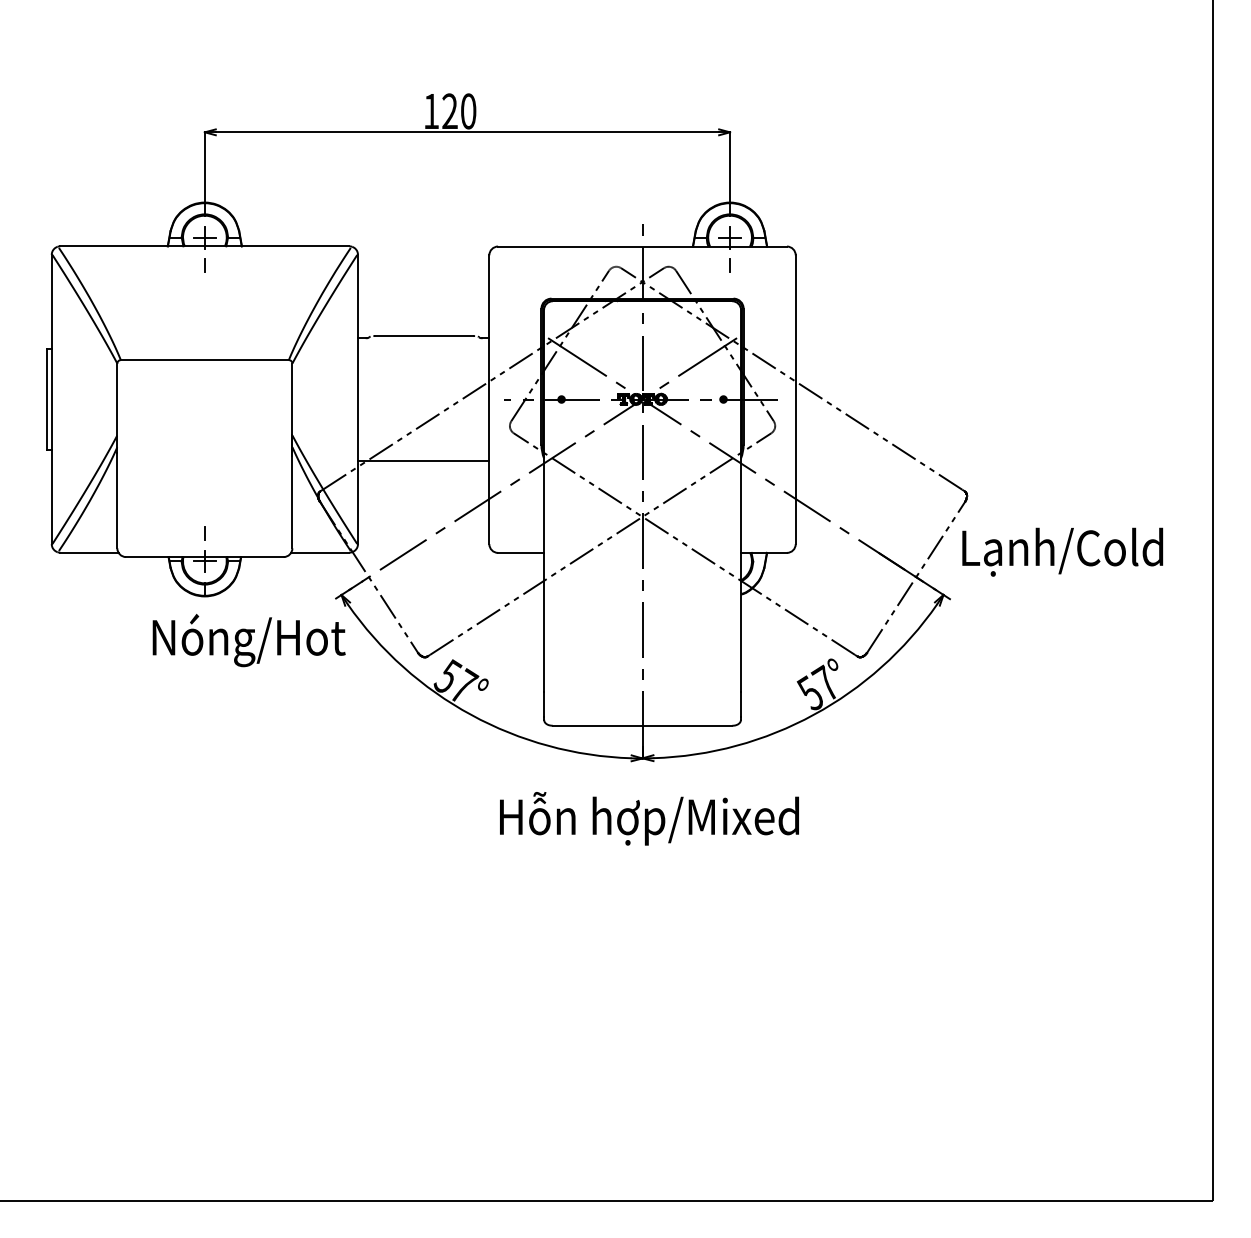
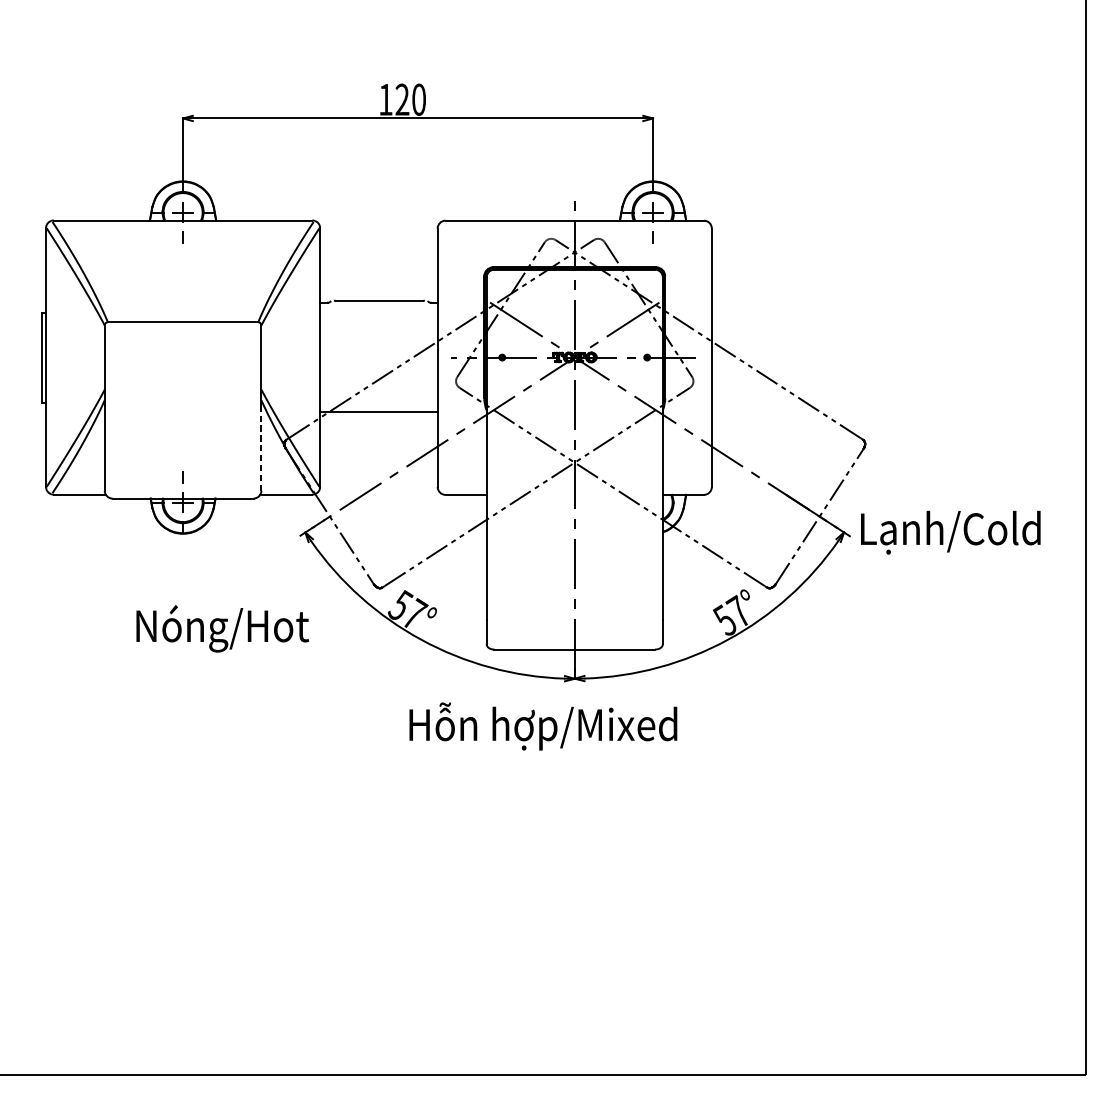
line: (292, 501) -> (261, 448), solid -> dashed
text: (1062, 551) -> (950, 532), moved
text: (248, 640) -> (222, 628), moved
text: (649, 818) -> (543, 726), moved

